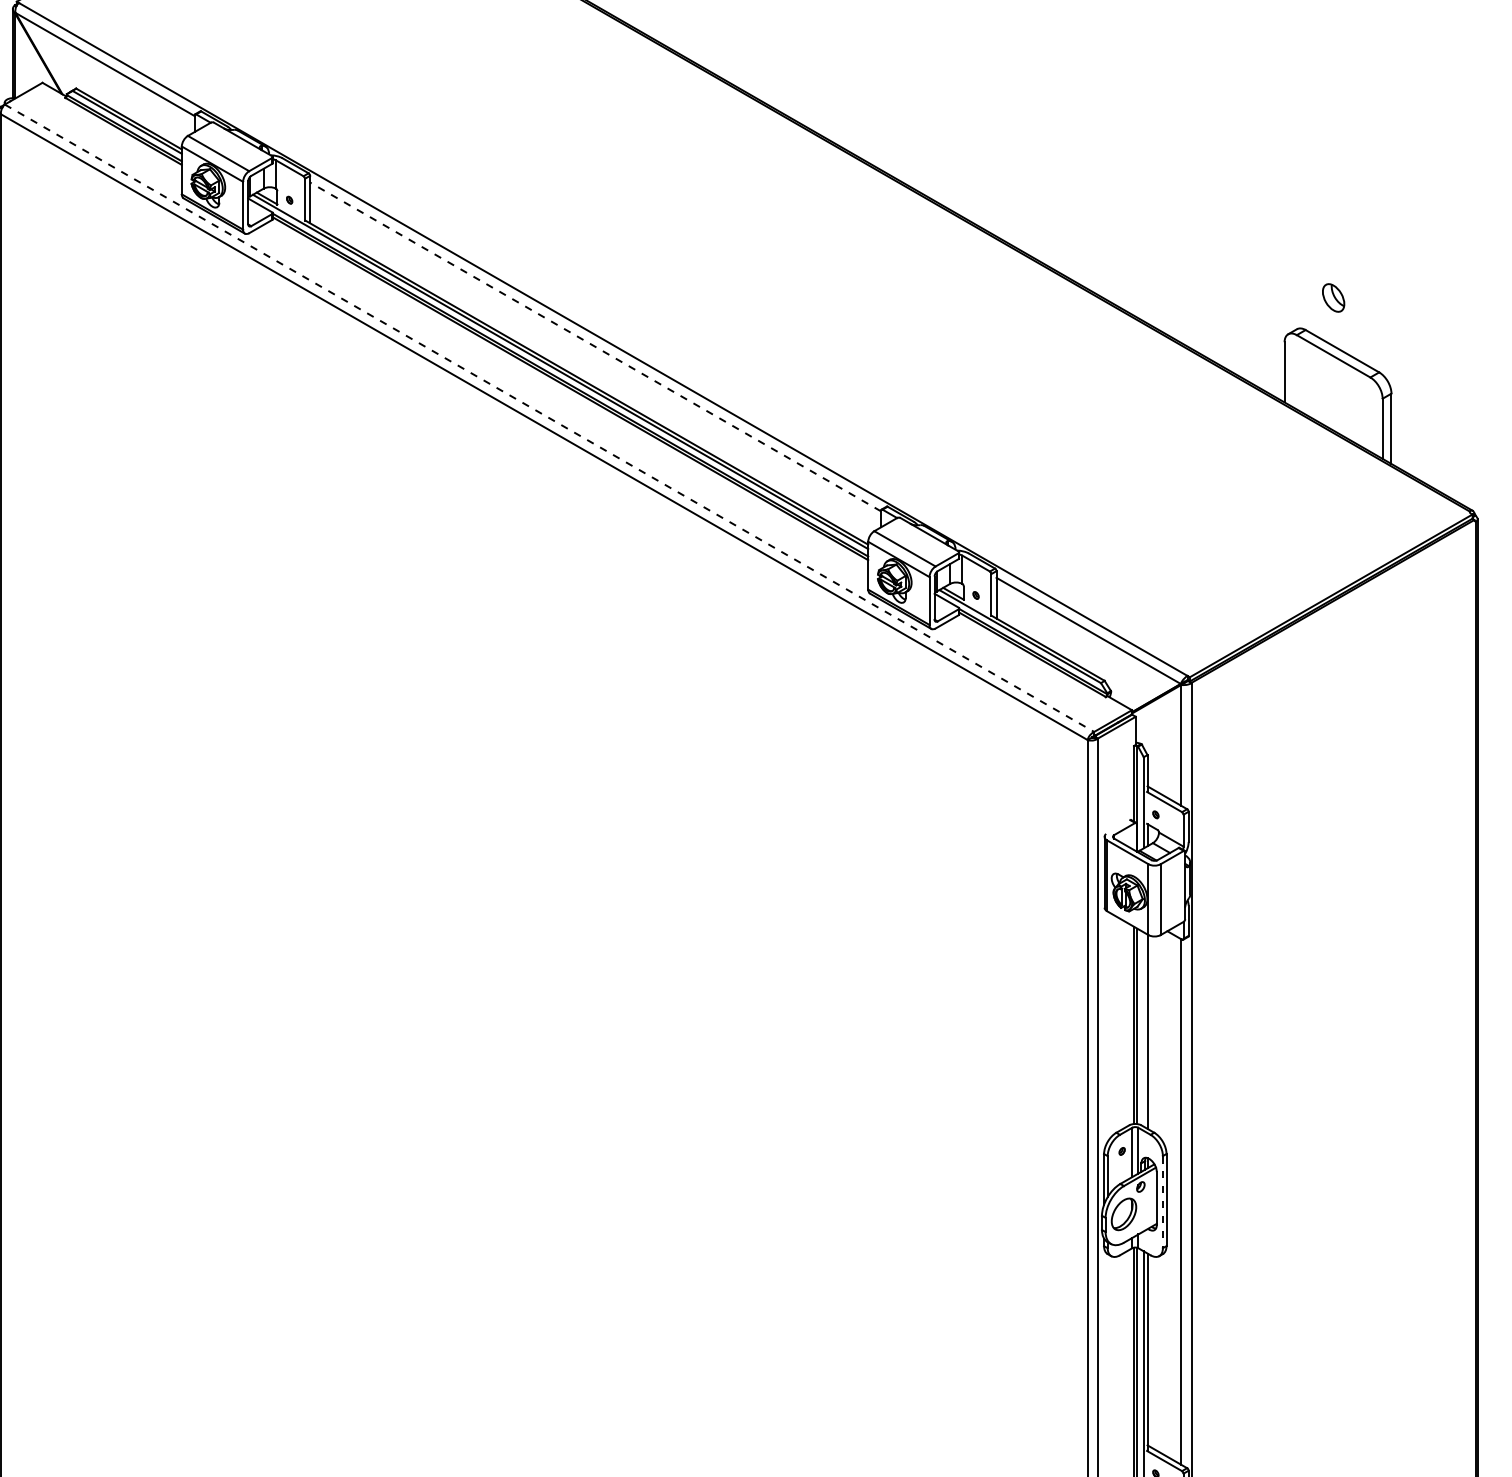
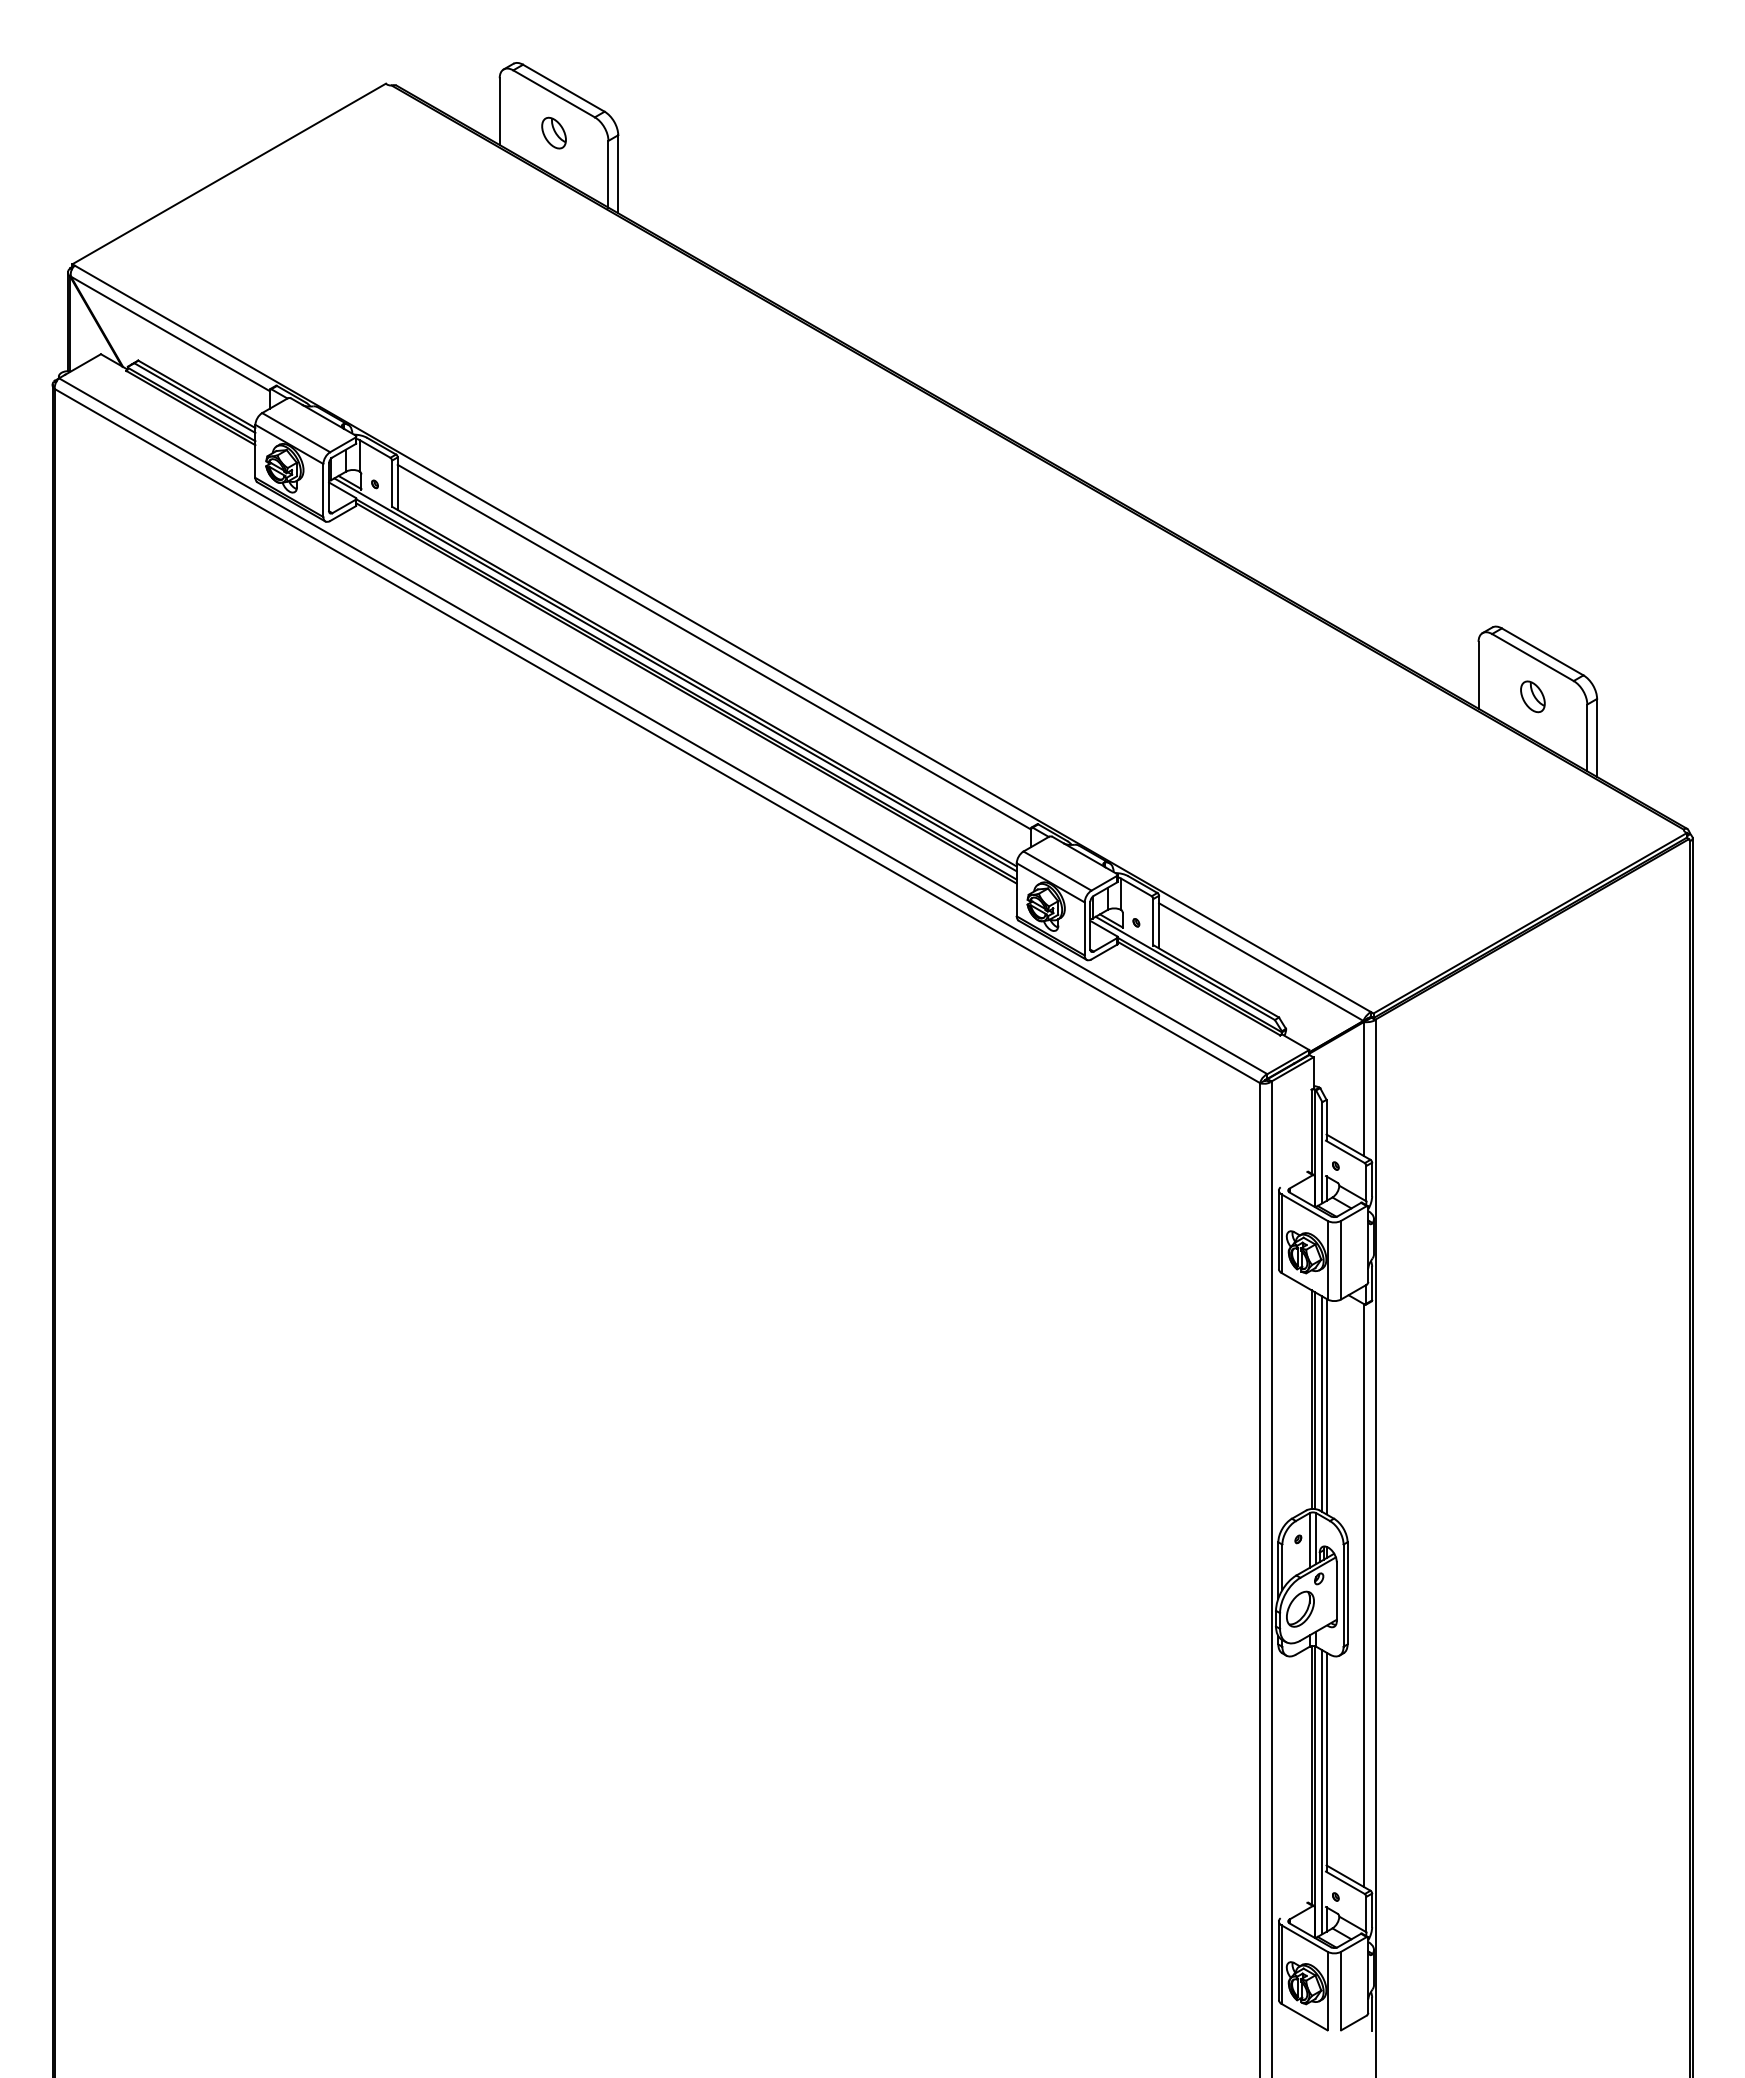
part: (1333, 297) -> (1532, 696), moved
line: (594, 346) -> (713, 646), dashed -> solid
line: (549, 418) -> (663, 726), dashed -> solid
line: (1143, 1029) -> (1322, 1404), added
line: (1162, 1202) -> (1343, 1596), dashed -> solid

